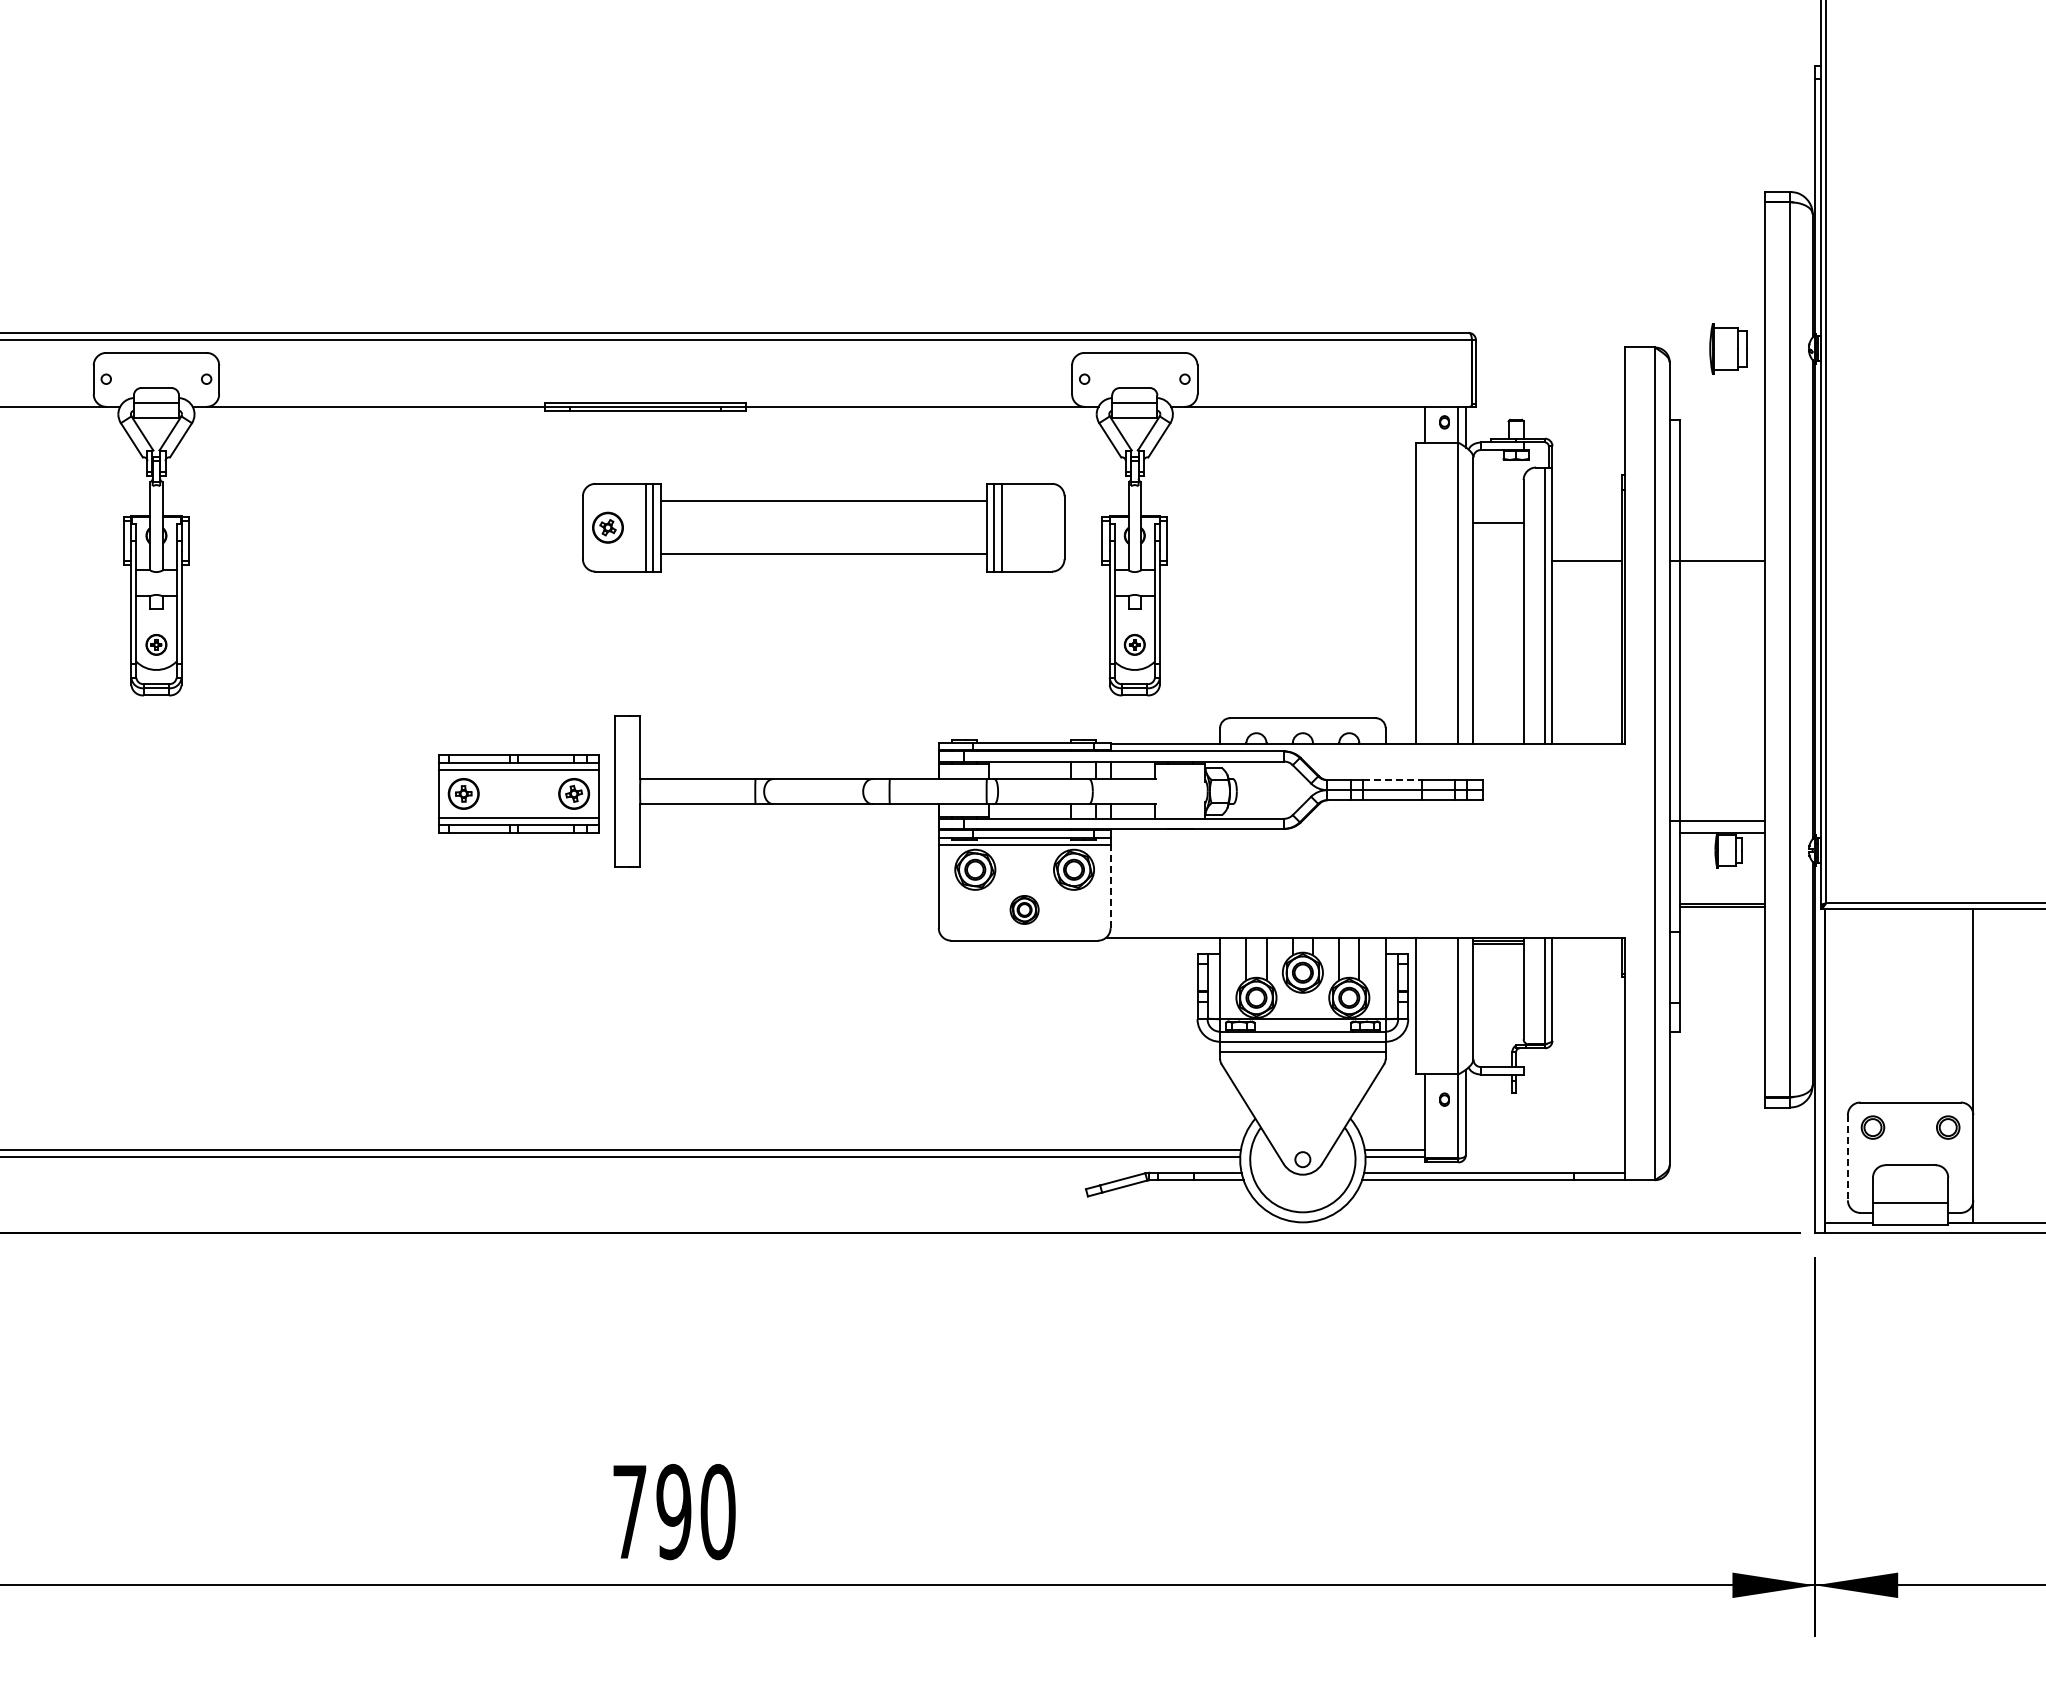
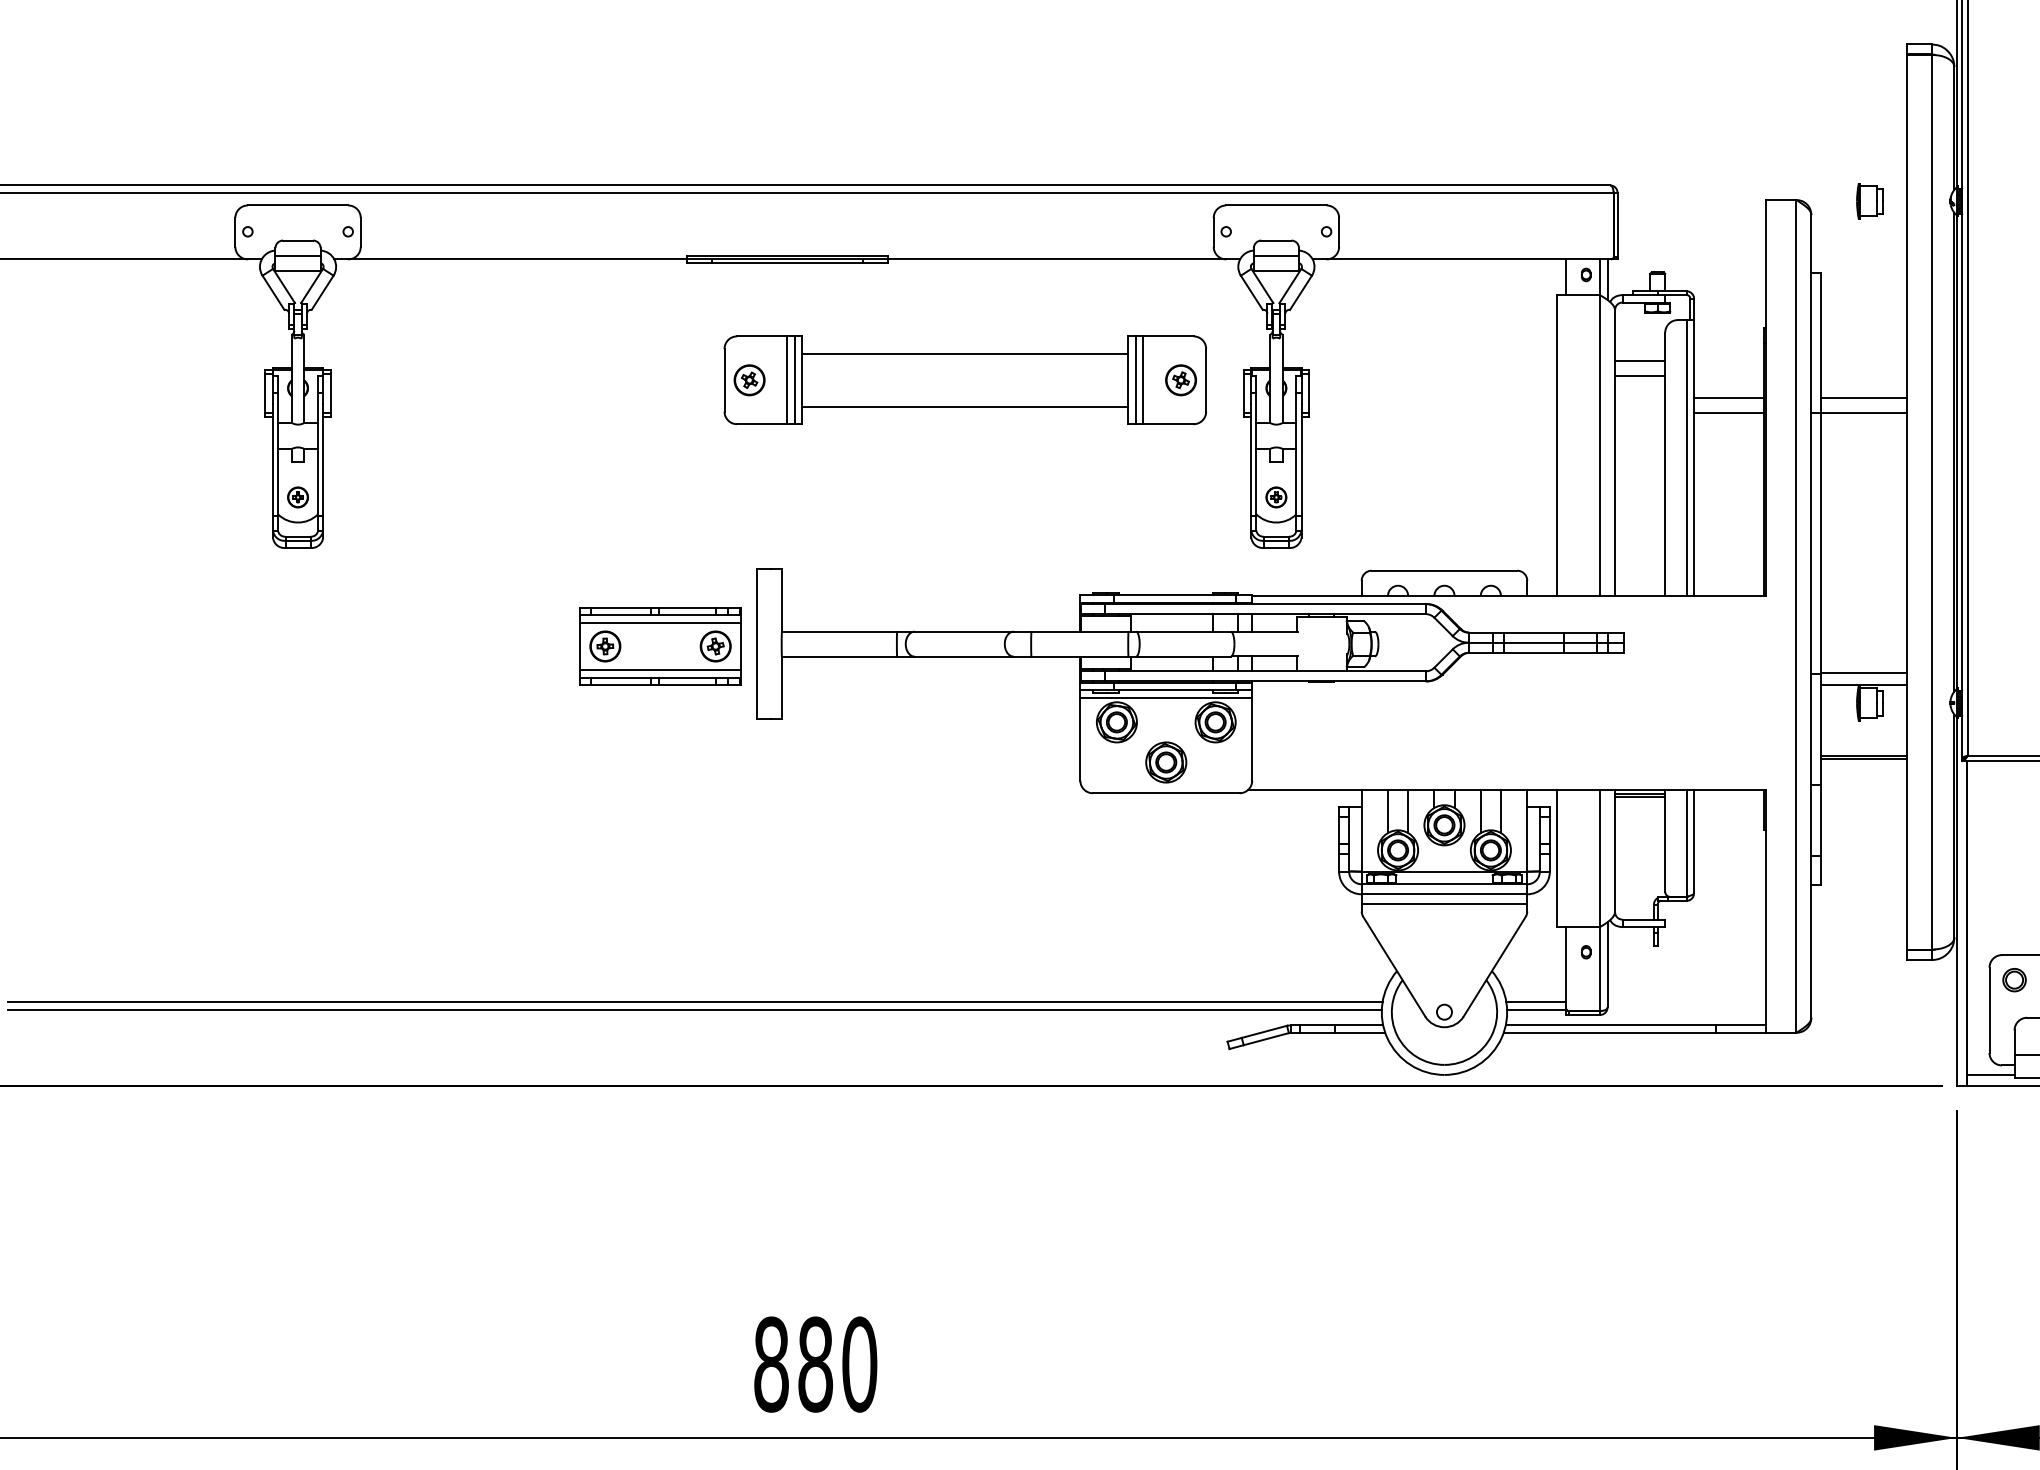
part: (1728, 348) -> (1870, 201), size x0.71
line: (1498, 507) -> (1640, 360), added
part: (1039, 527) -> (1181, 380), added
line: (1587, 545) -> (1729, 398), added
line: (1722, 545) -> (1864, 398), added
line: (1392, 780) -> (1534, 633), dashed -> solid
line: (1110, 886) -> (1252, 739), dashed -> solid
part: (1024, 909) -> (1166, 762), size x1.43
line: (1847, 1157) -> (1989, 1010), dashed -> solid
text: (651, 1511) -> (793, 1364), 790 -> 880

